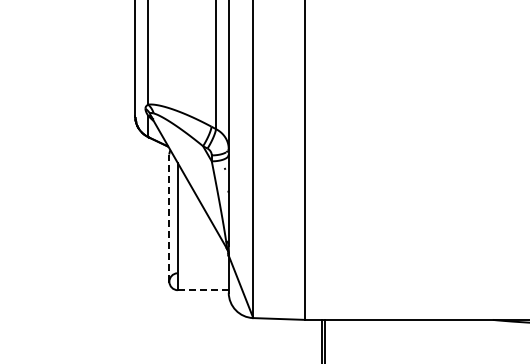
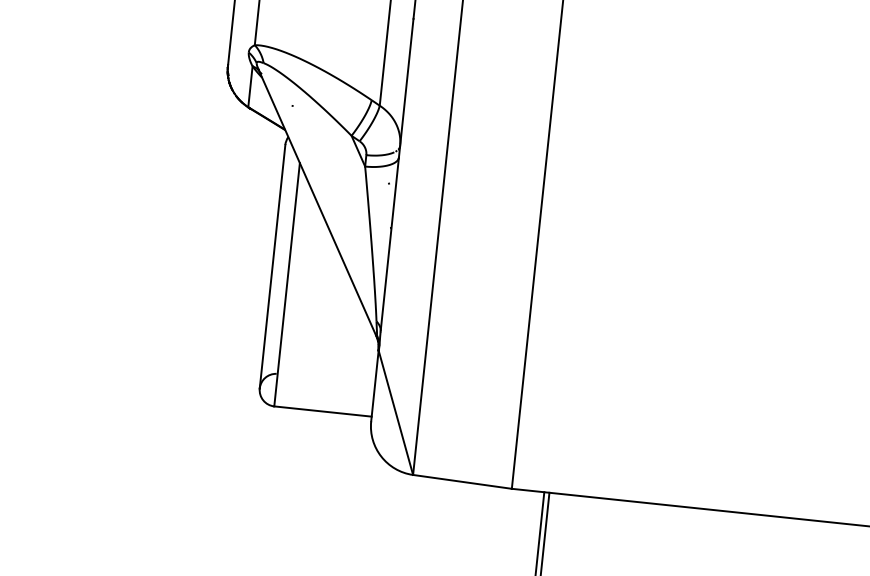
line: (169, 218) -> (272, 267), dashed -> solid
line: (202, 290) -> (321, 411), dashed -> solid

